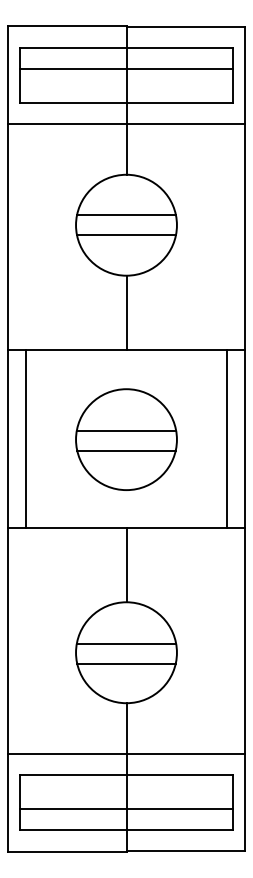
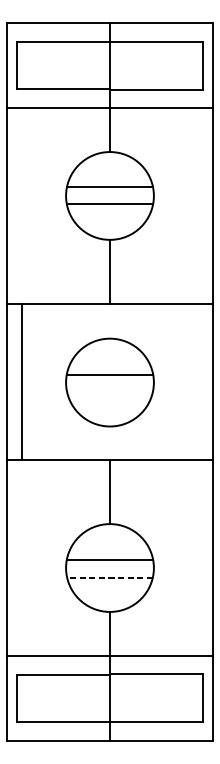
line: (126, 69) -> (110, 60), removed
line: (227, 438) -> (197, 381), removed
line: (126, 450) -> (110, 392), removed
line: (126, 663) -> (110, 577), solid -> dashed
line: (126, 808) -> (110, 703), removed

